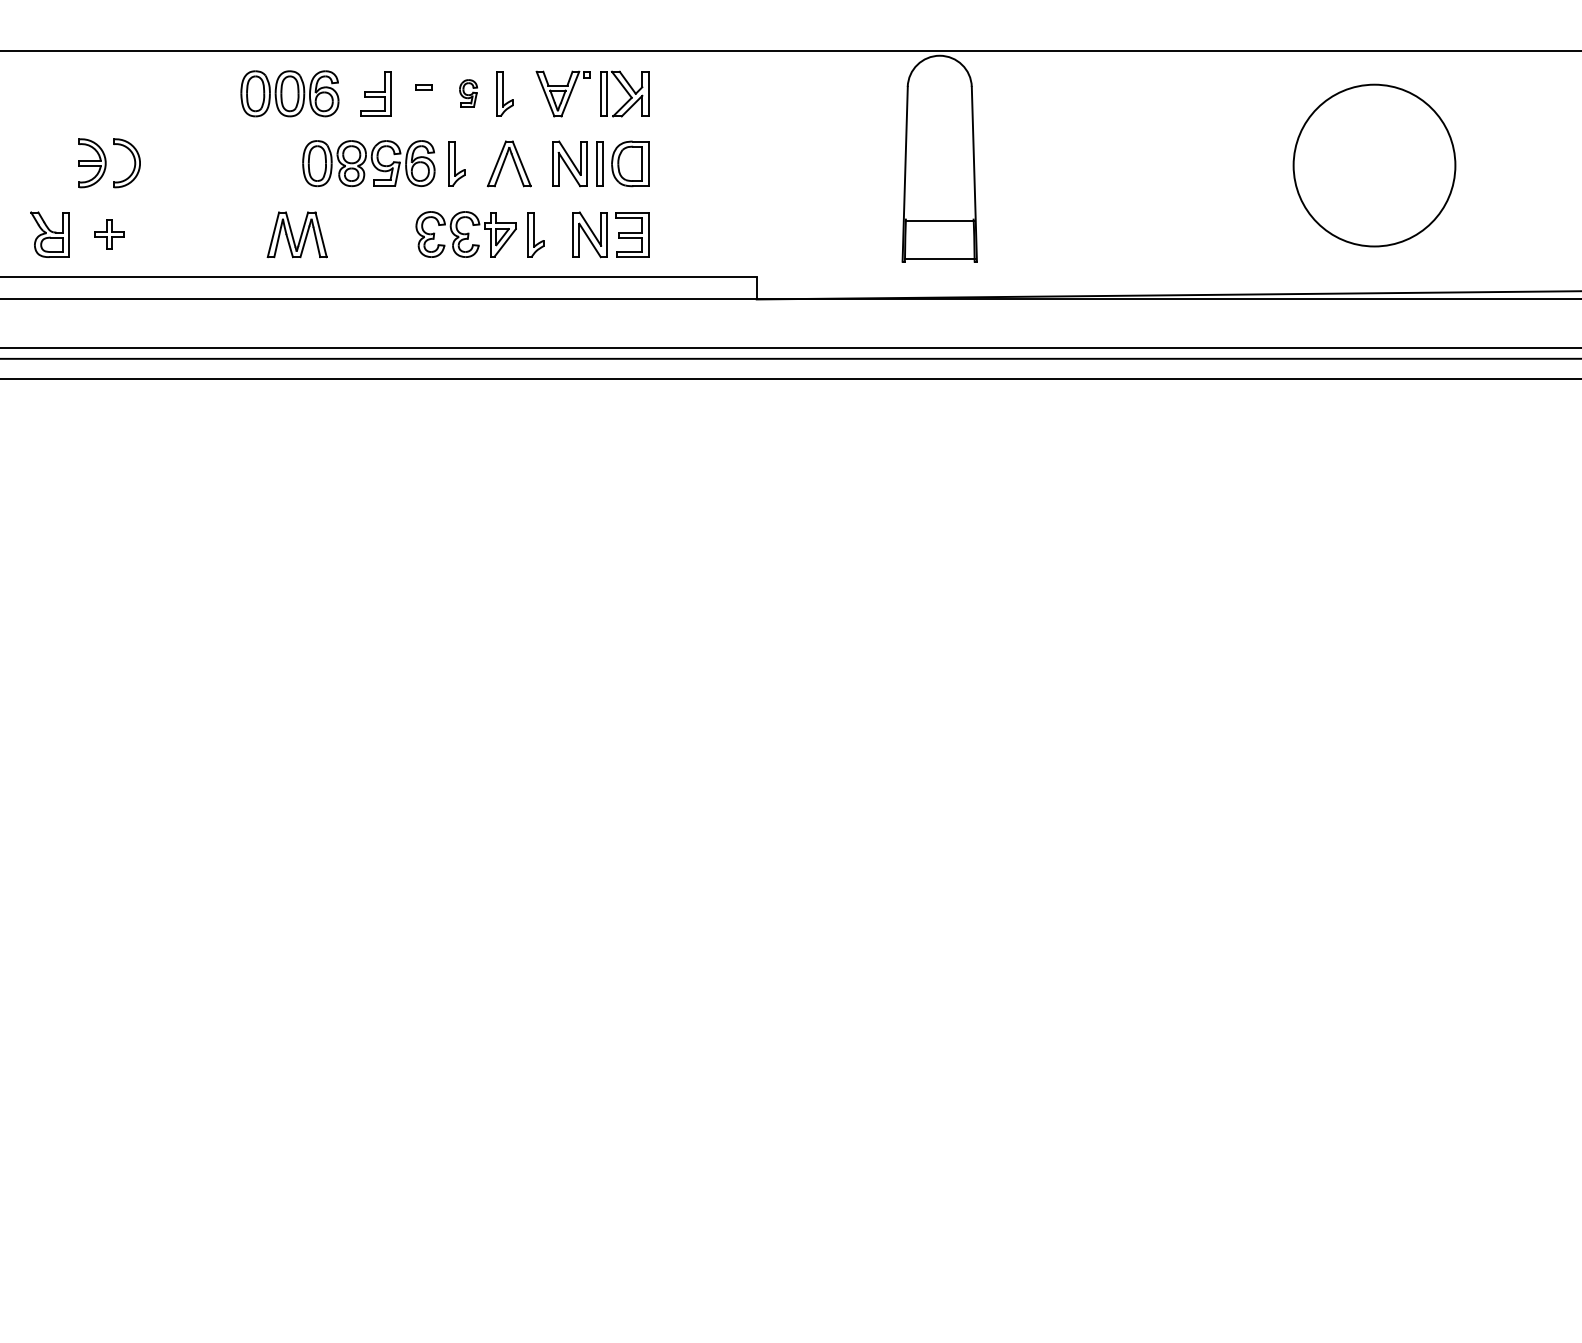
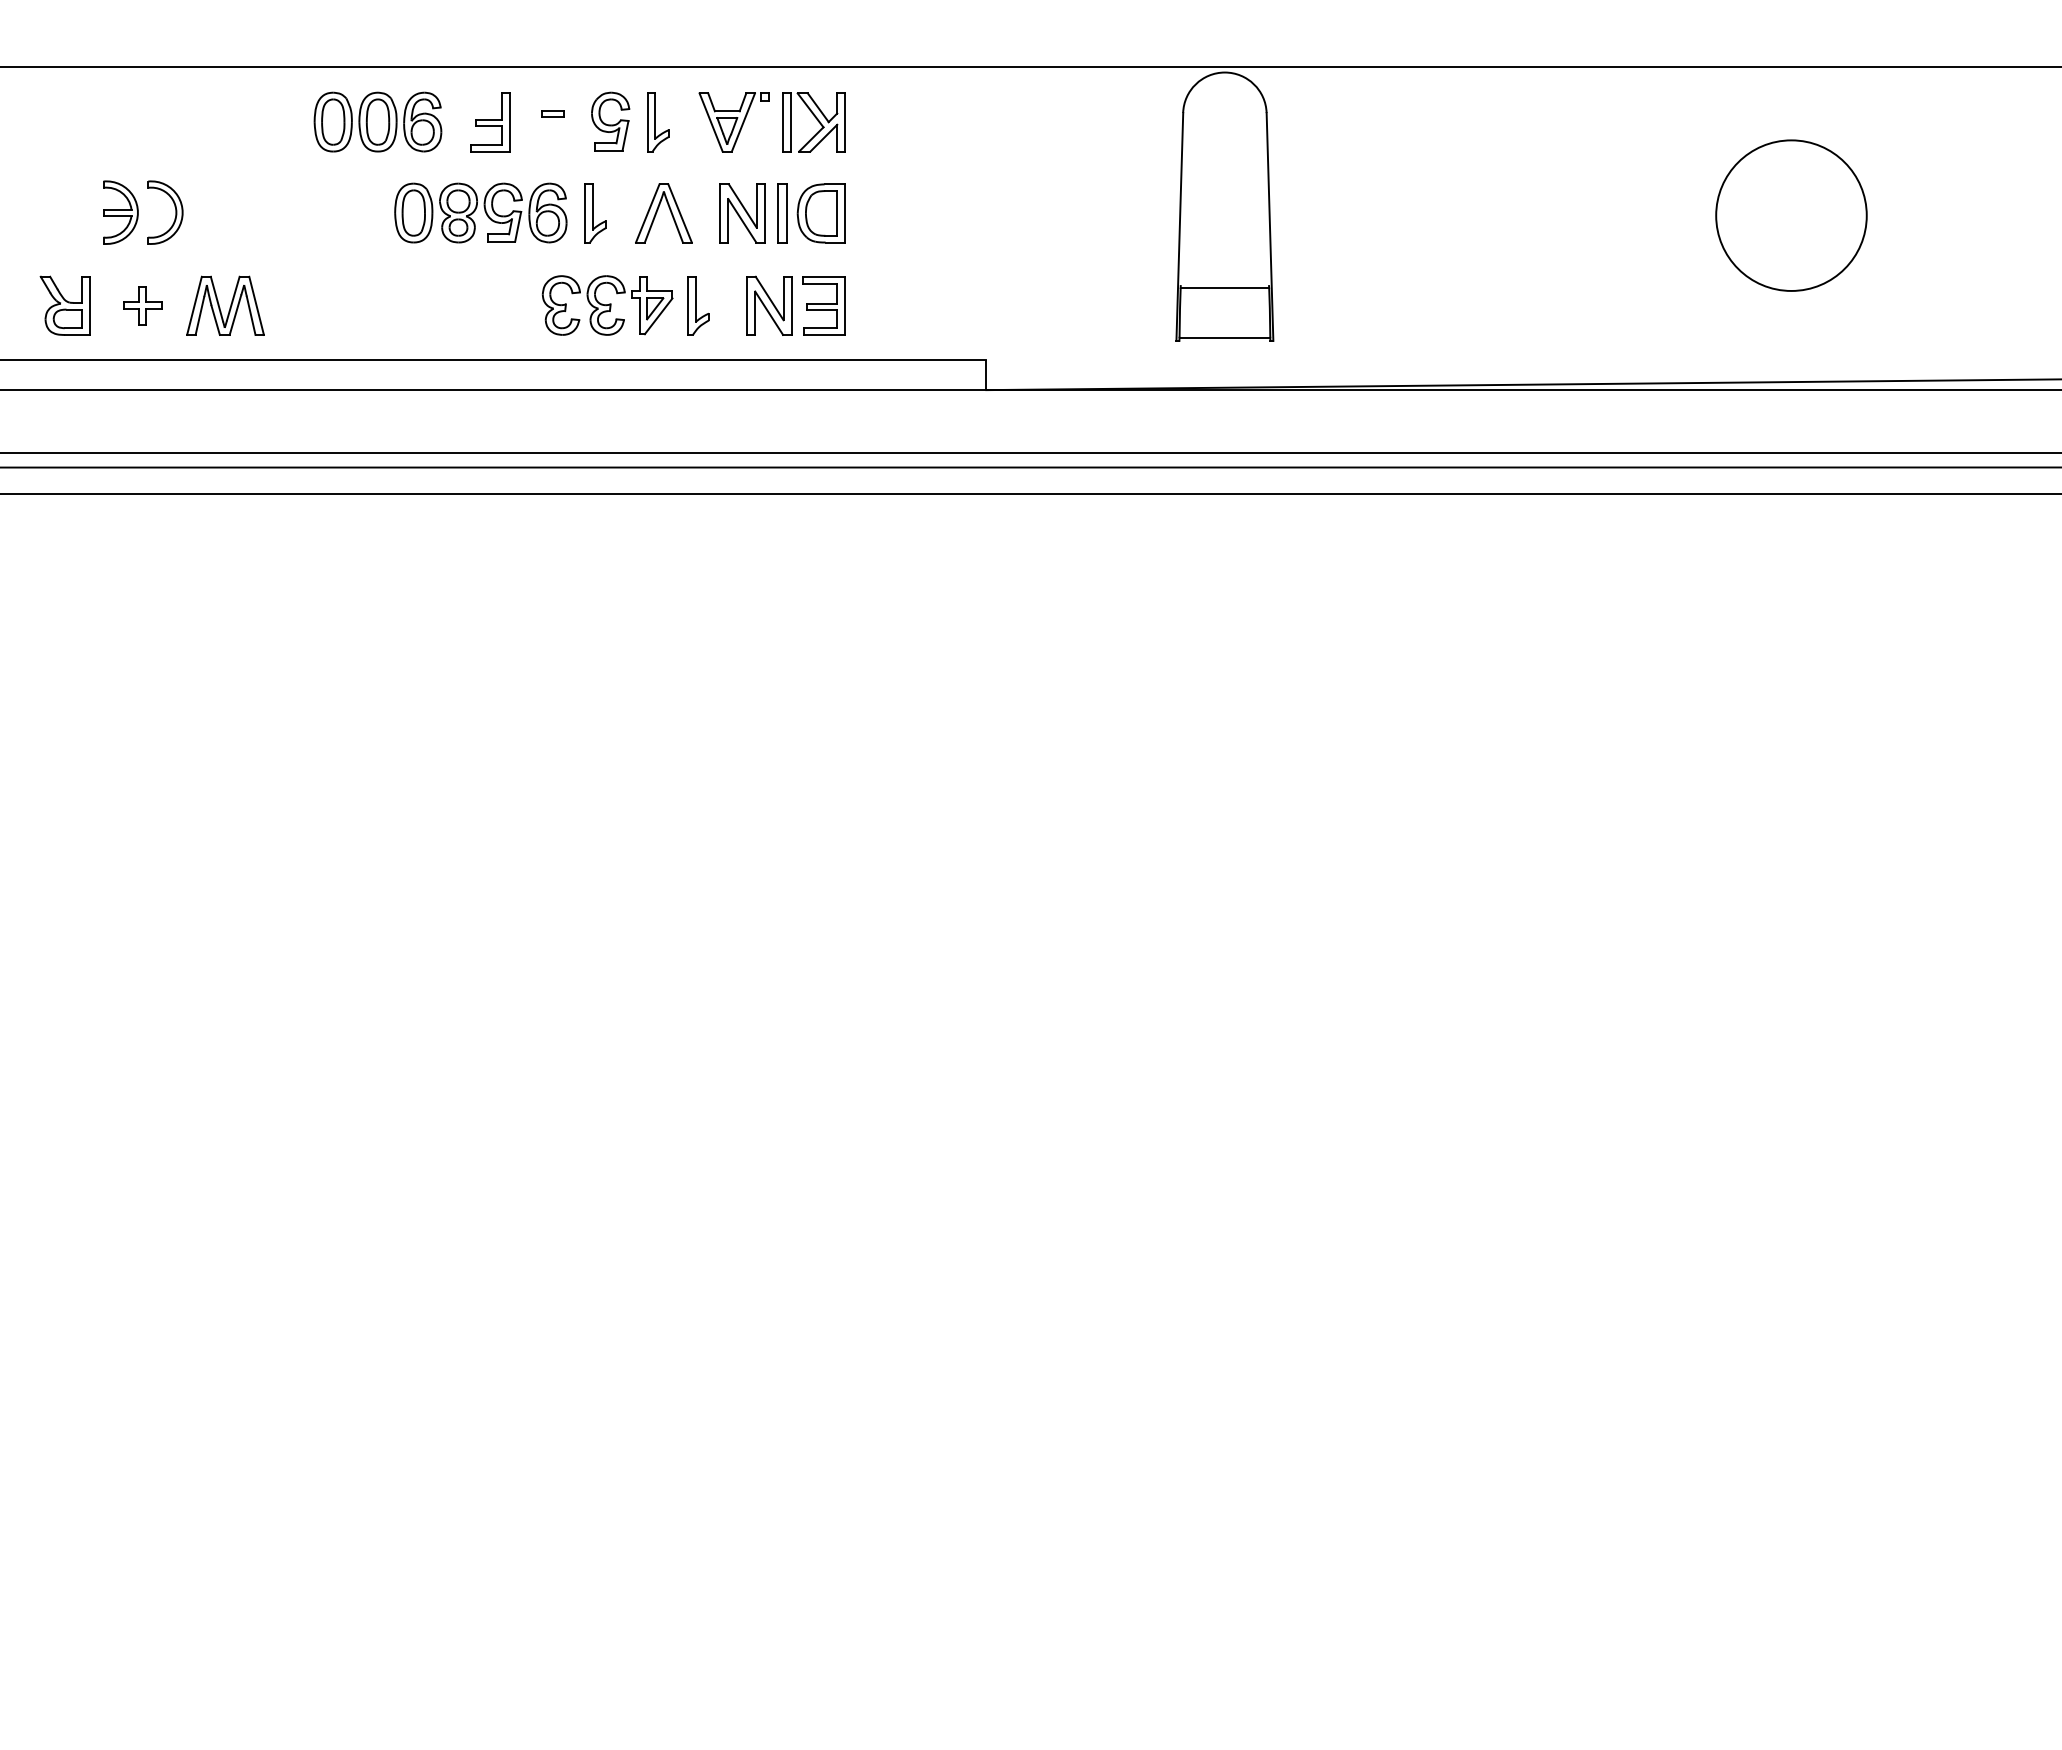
part: (468, 93) -> (610, 121), size x1.67
circle: (1374, 165) -> (1791, 215), size x0.71
part: (297, 234) -> (225, 305), moved

